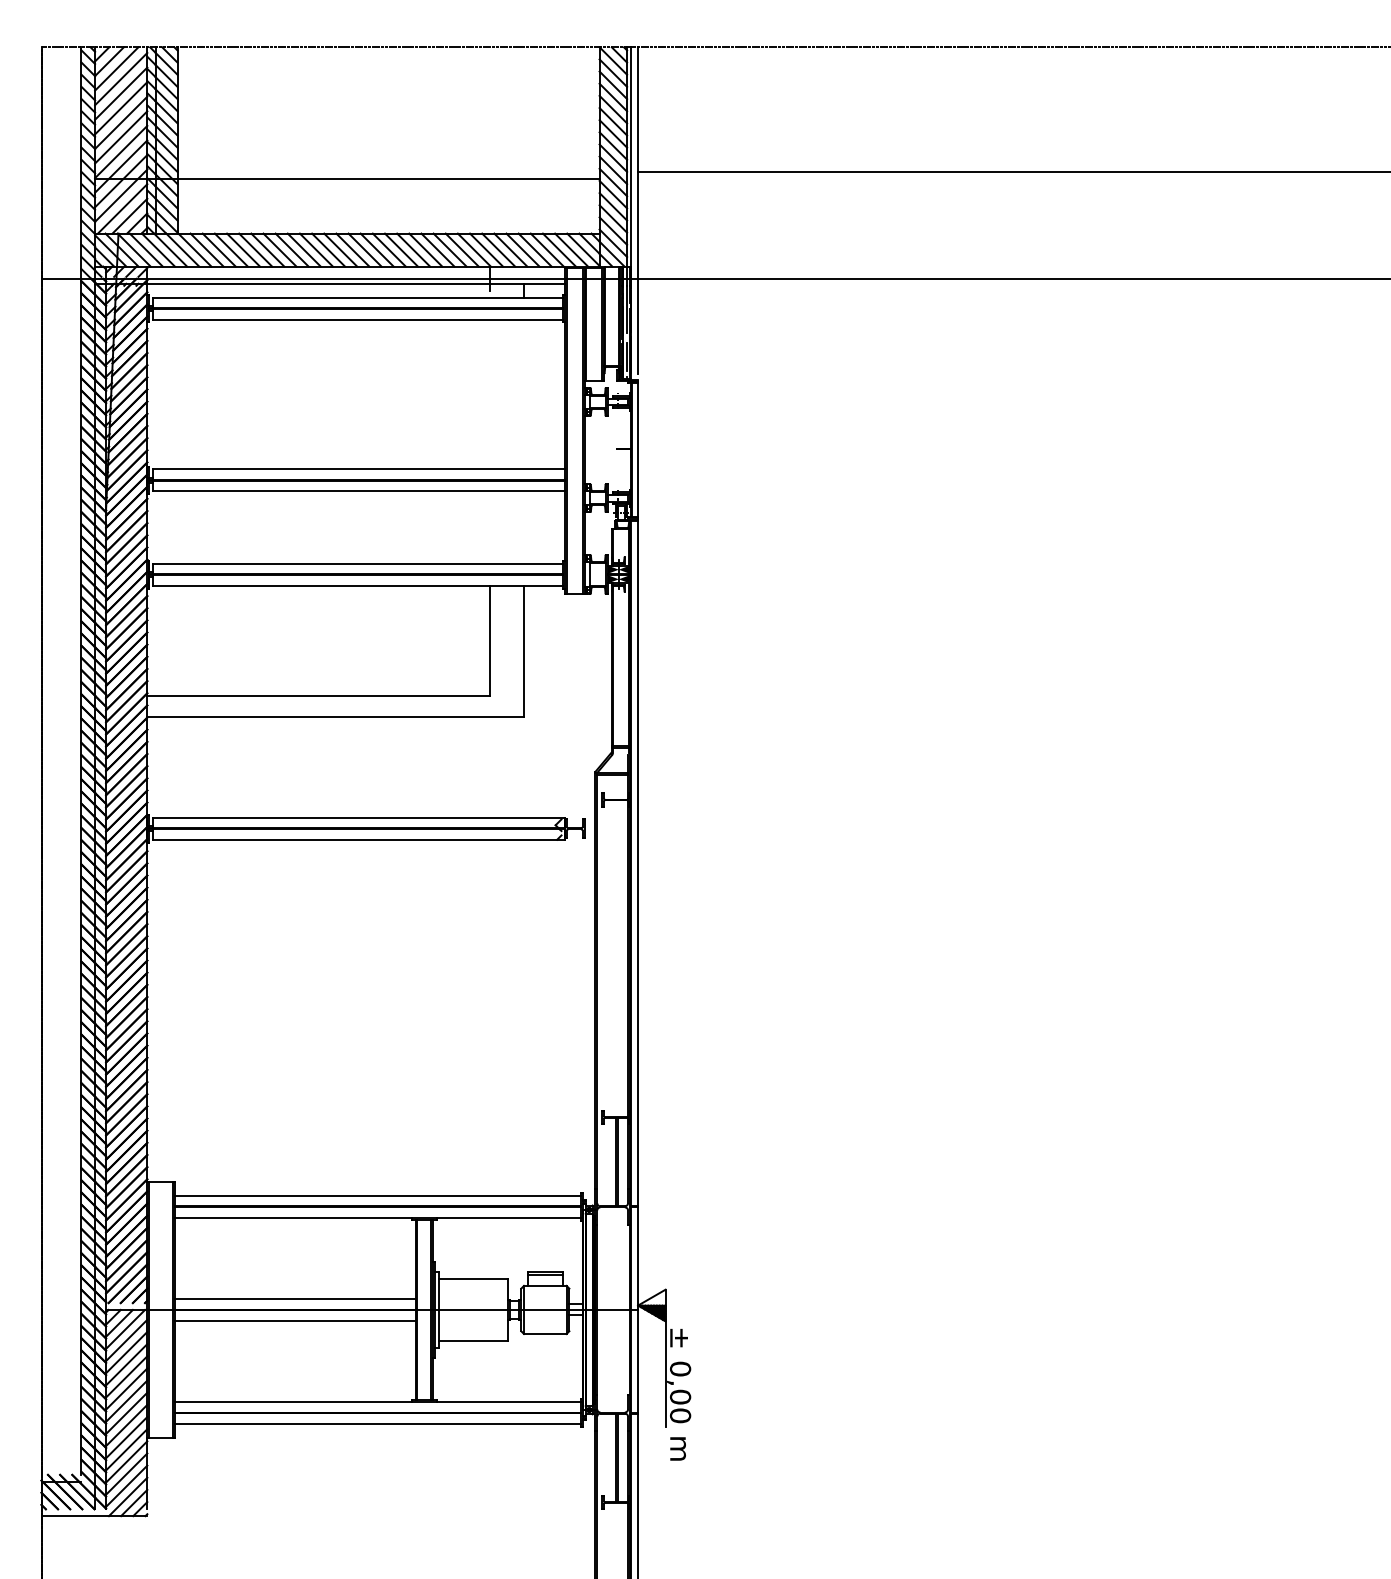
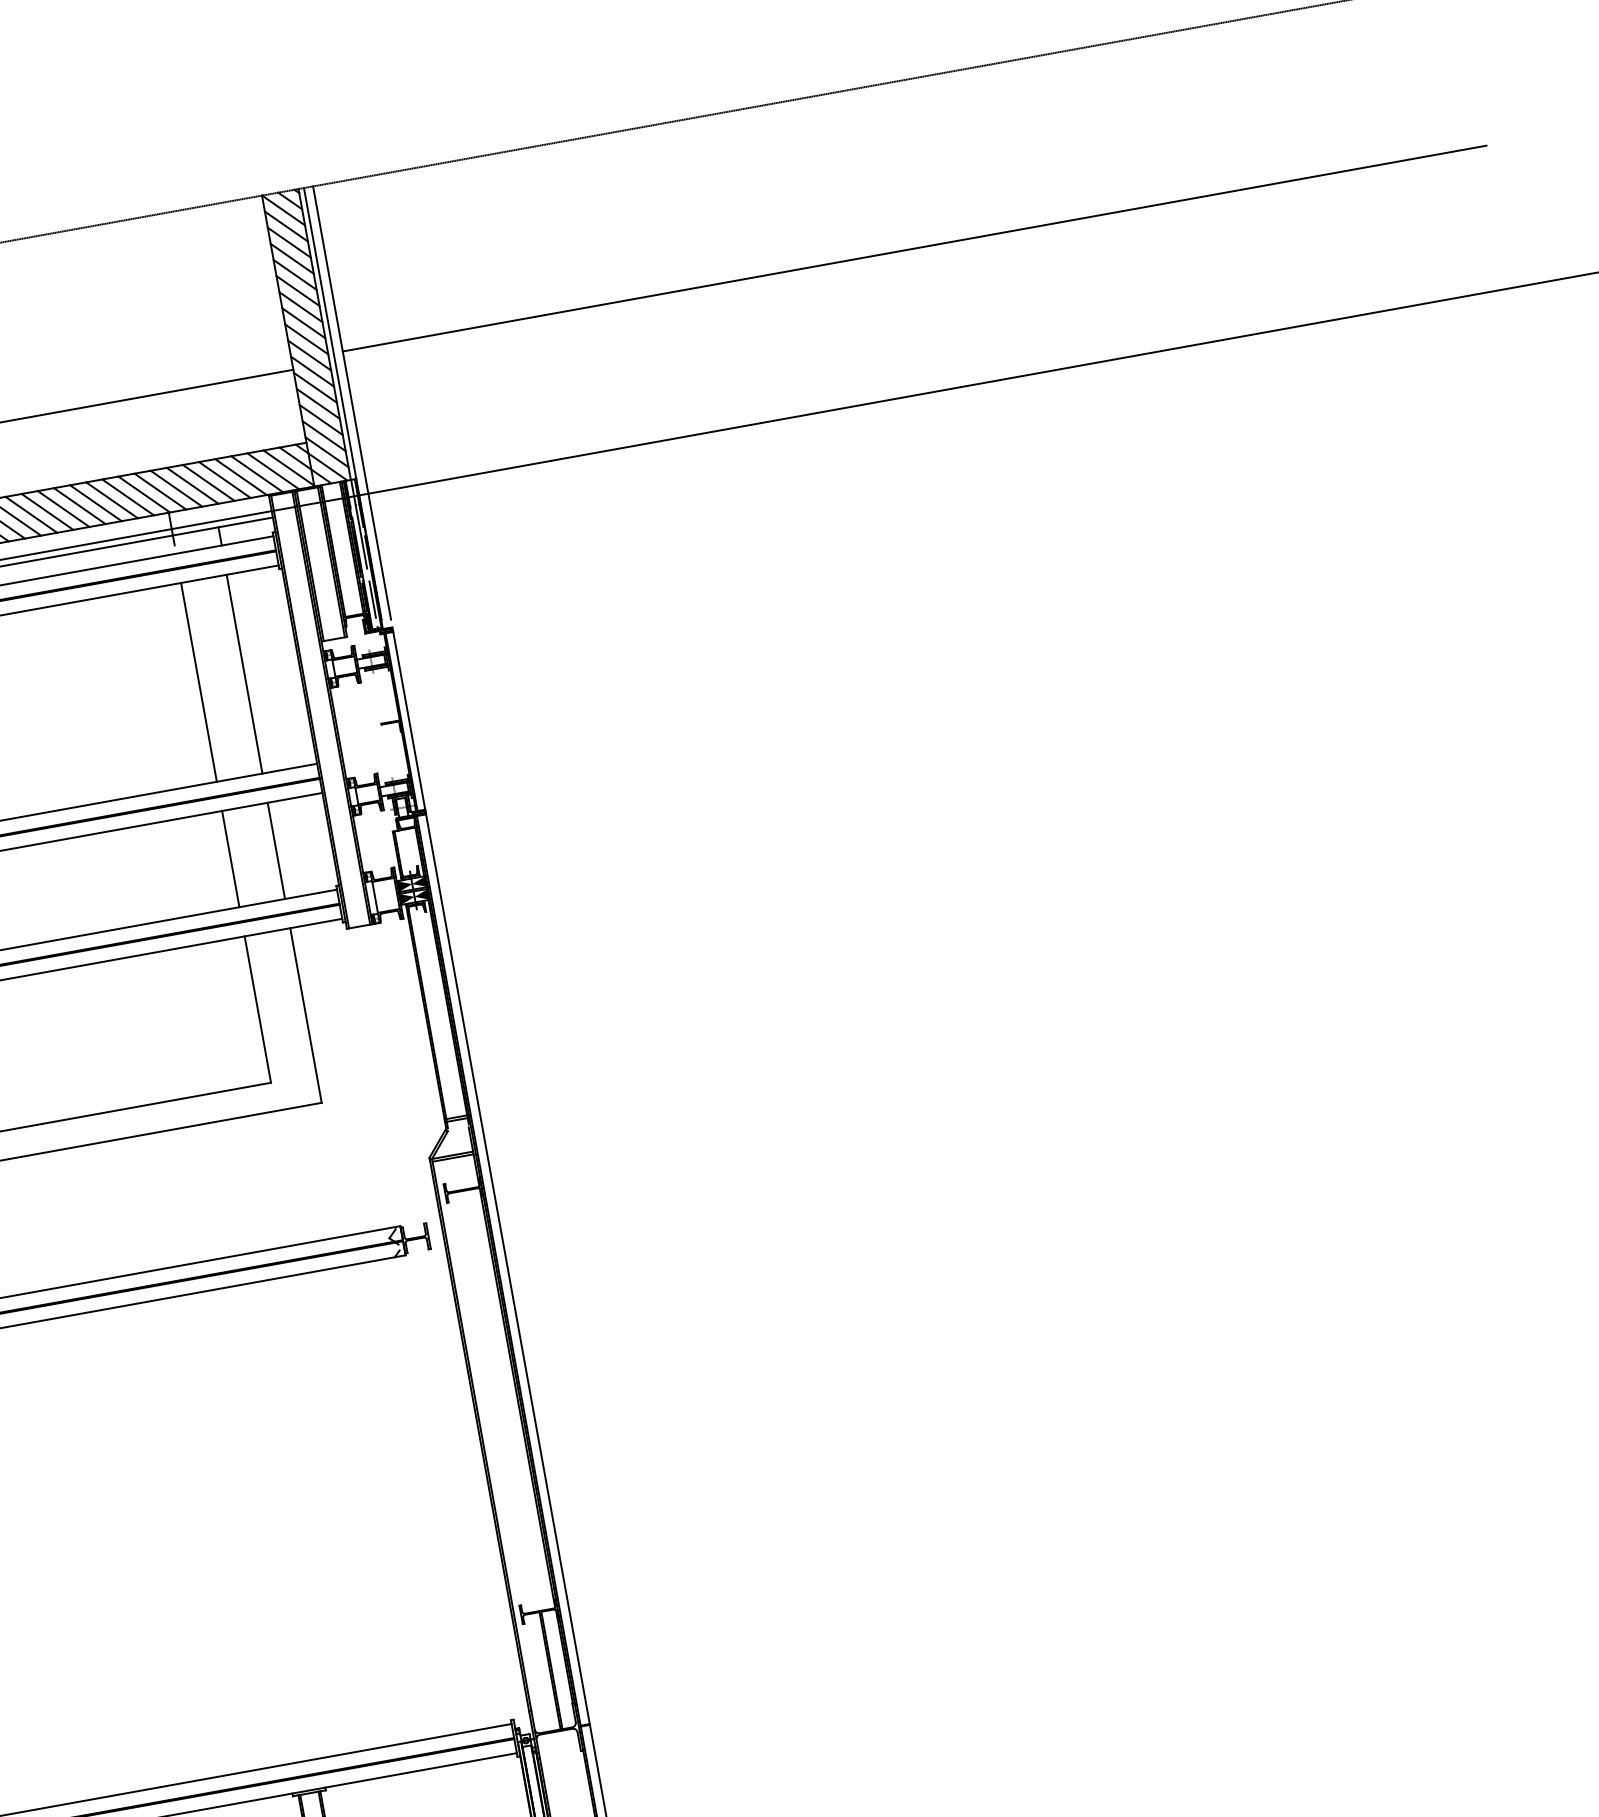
line: (489, 394) -> (198, 682), added
line: (524, 394) -> (245, 674), added
line: (489, 527) -> (230, 858), added
line: (524, 527) -> (276, 850), added

